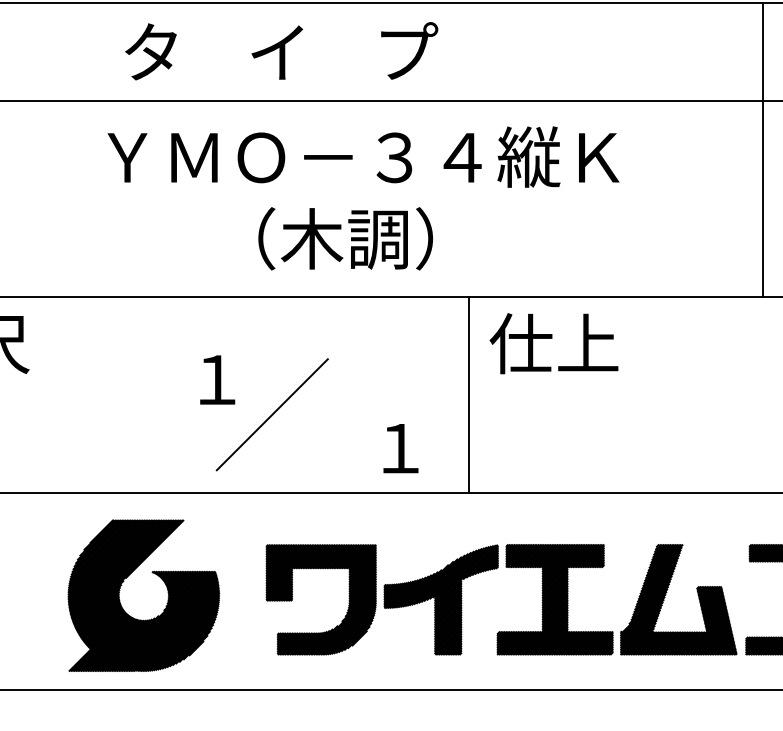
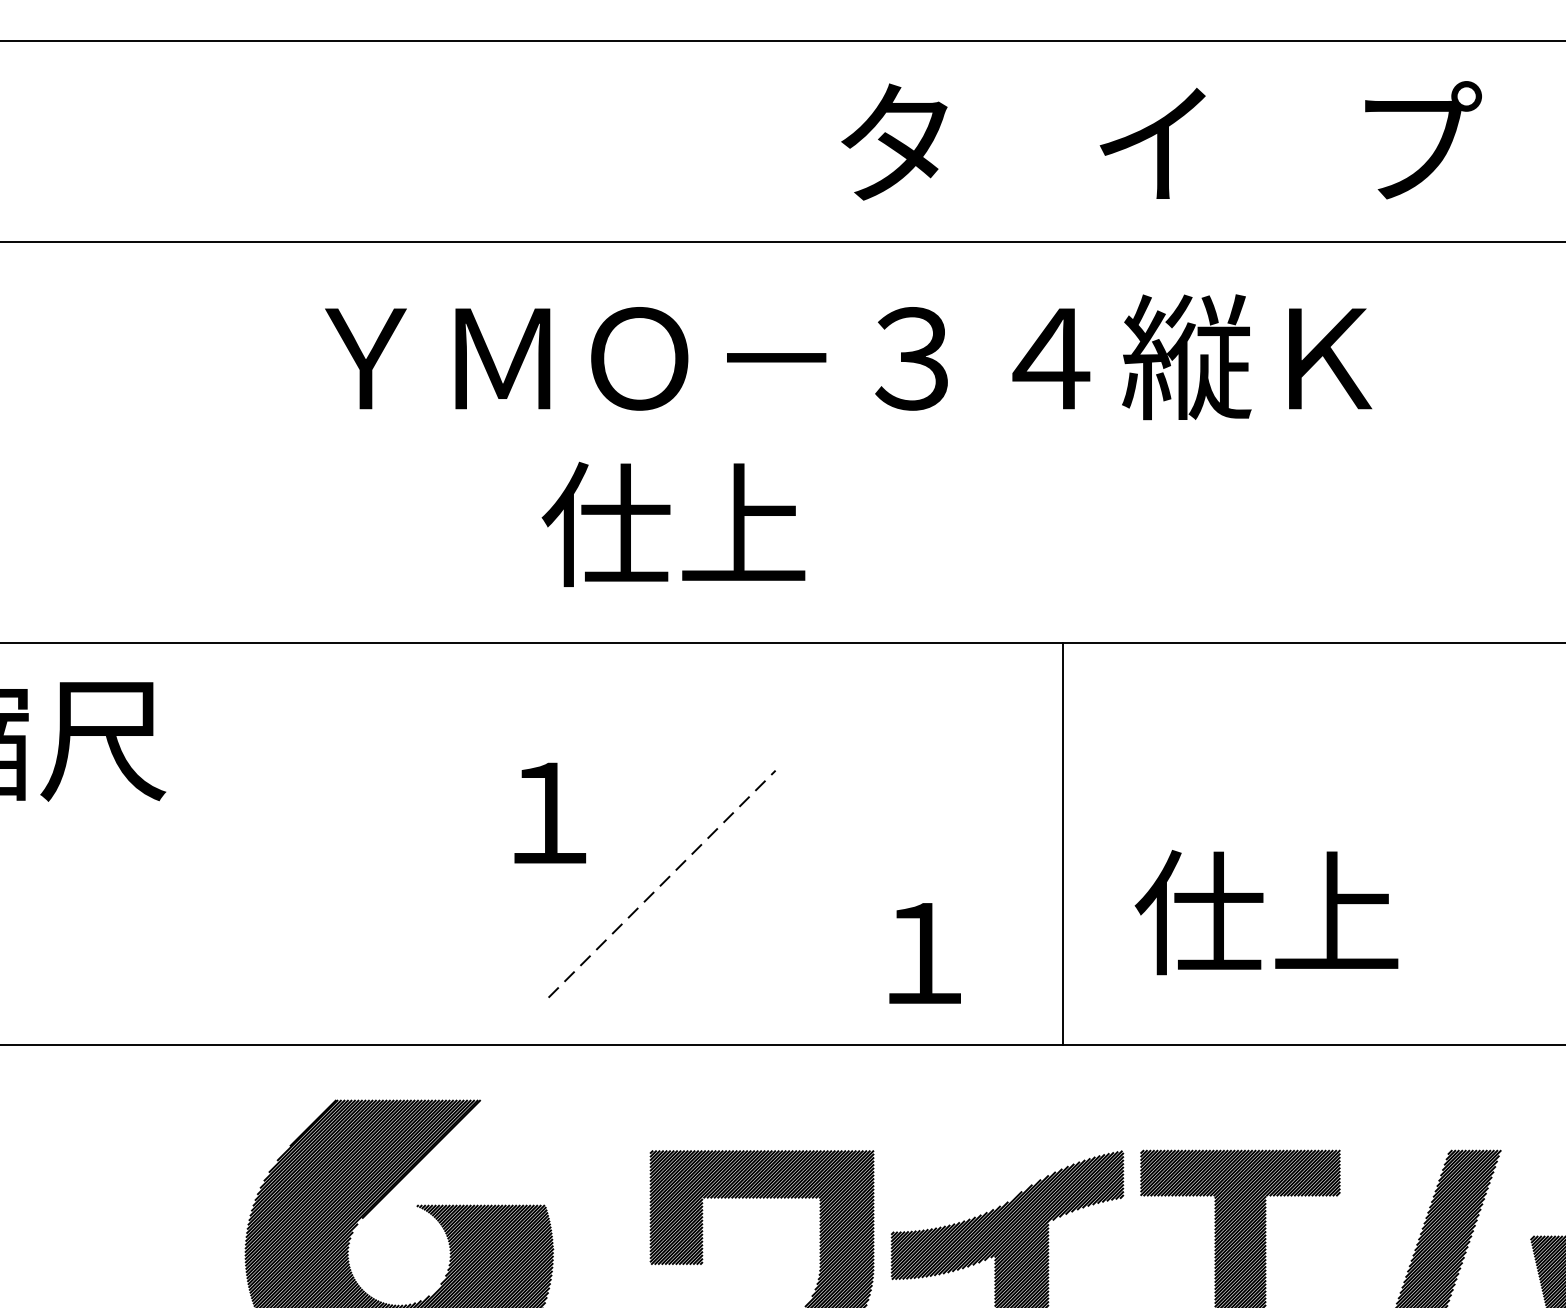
text: (281, 51) -> (1161, 141), moved
text: (322, 238) -> (764, 523), （木調） -> 仕上
text: (553, 343) -> (1265, 912), moved
line: (272, 414) -> (662, 883), solid -> dashed

